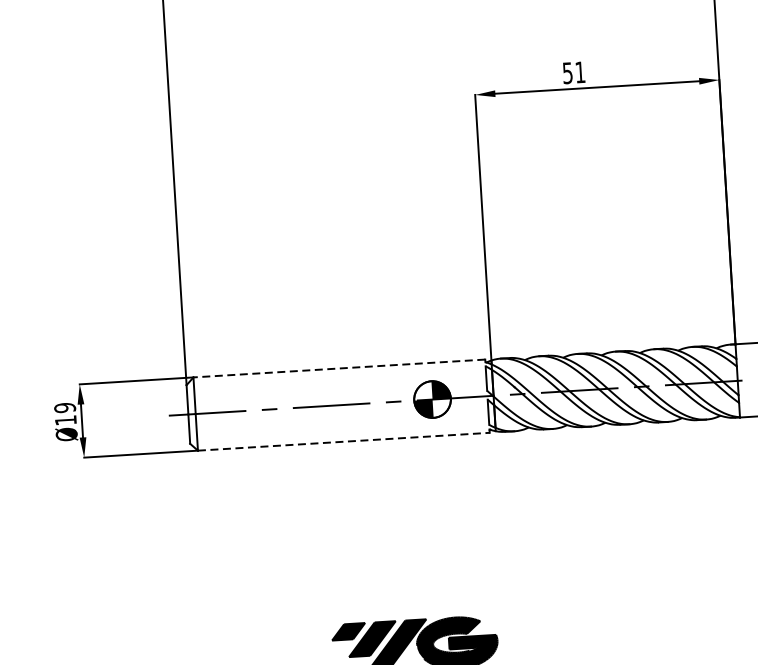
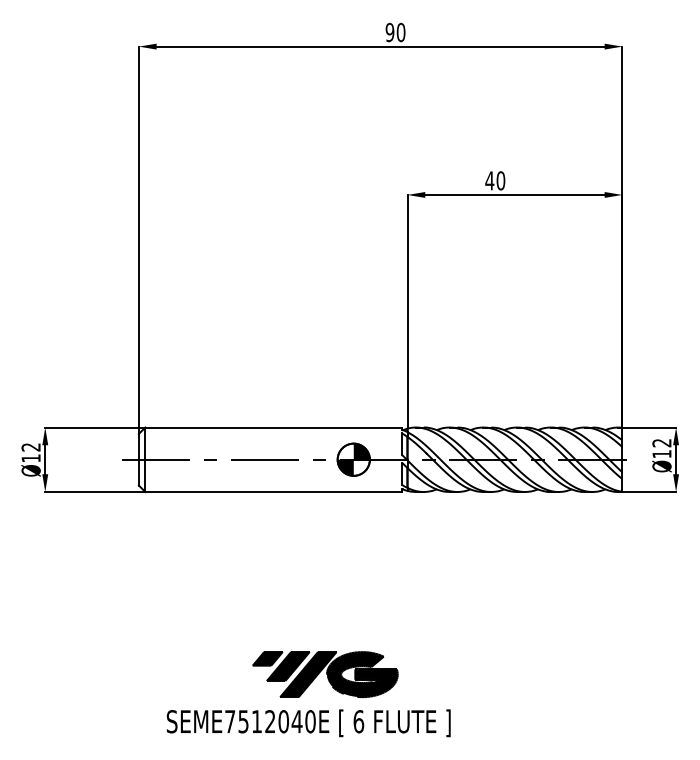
text: (574, 72) -> (495, 180), 51 -> 40
line: (339, 368) -> (273, 427), dashed -> solid
text: (64, 408) -> (30, 447), Ø19 -> Ø12
line: (344, 441) -> (274, 491), dashed -> solid

